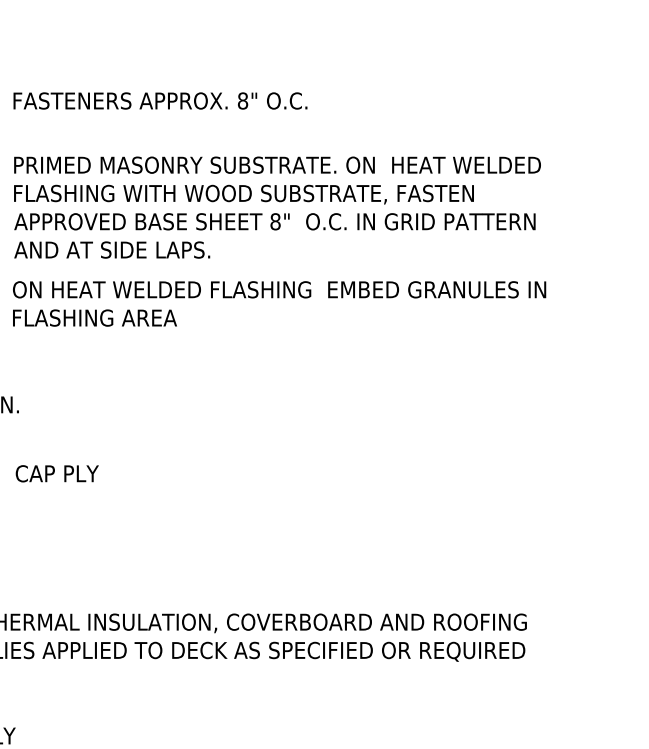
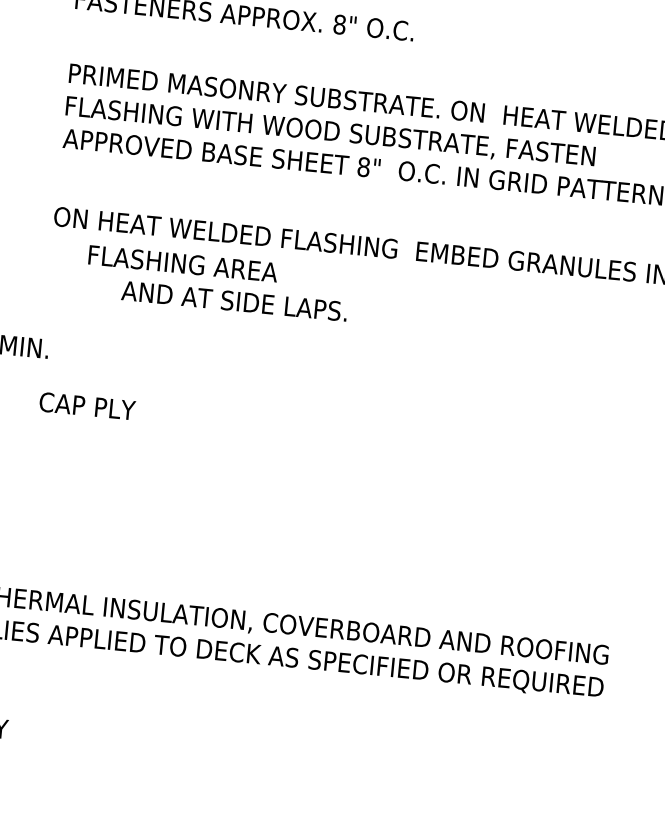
text: (112, 249) -> (234, 300), moved
text: (94, 317) -> (182, 263), moved
text: (56, 473) -> (86, 405), moved

